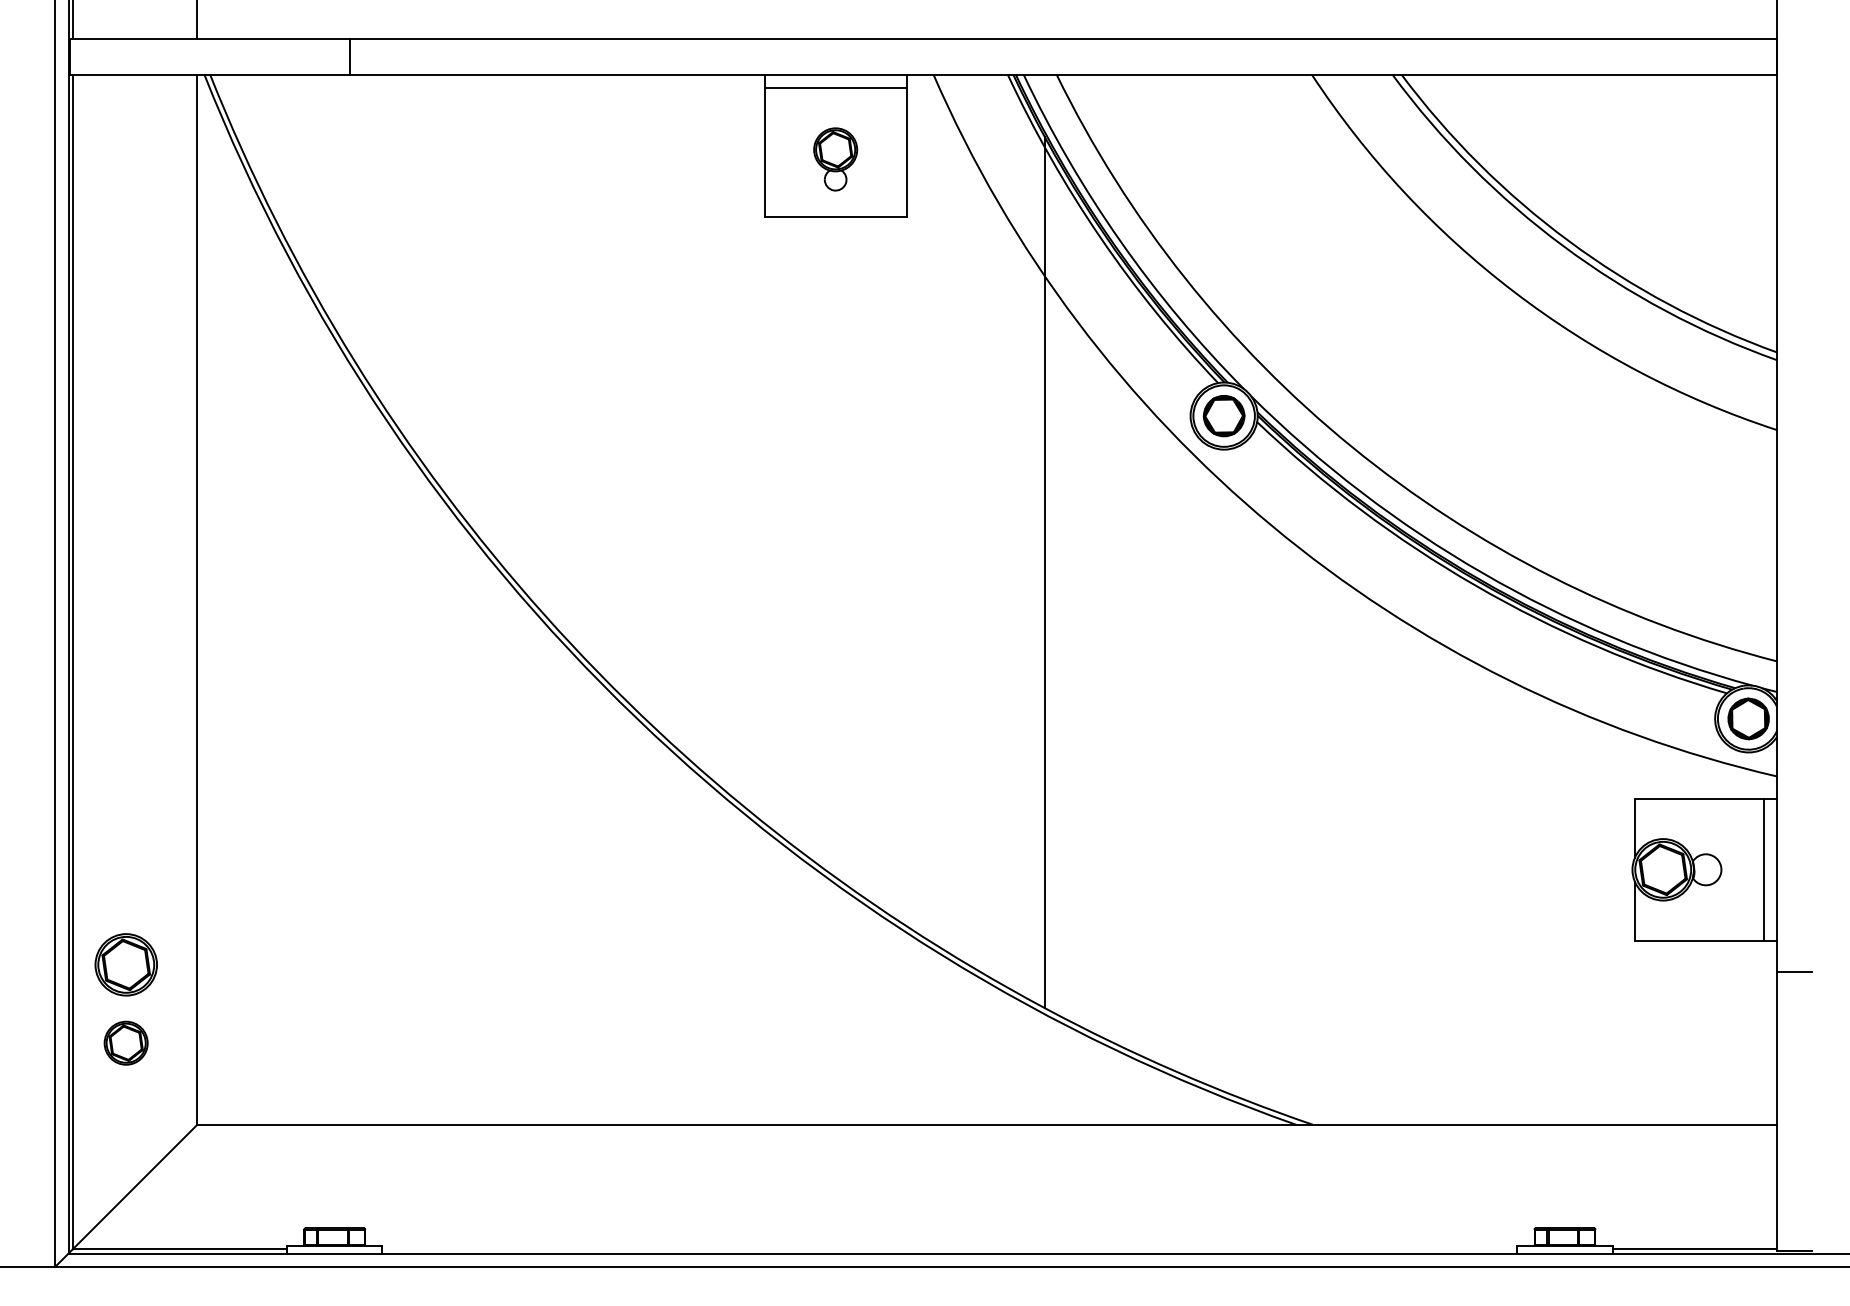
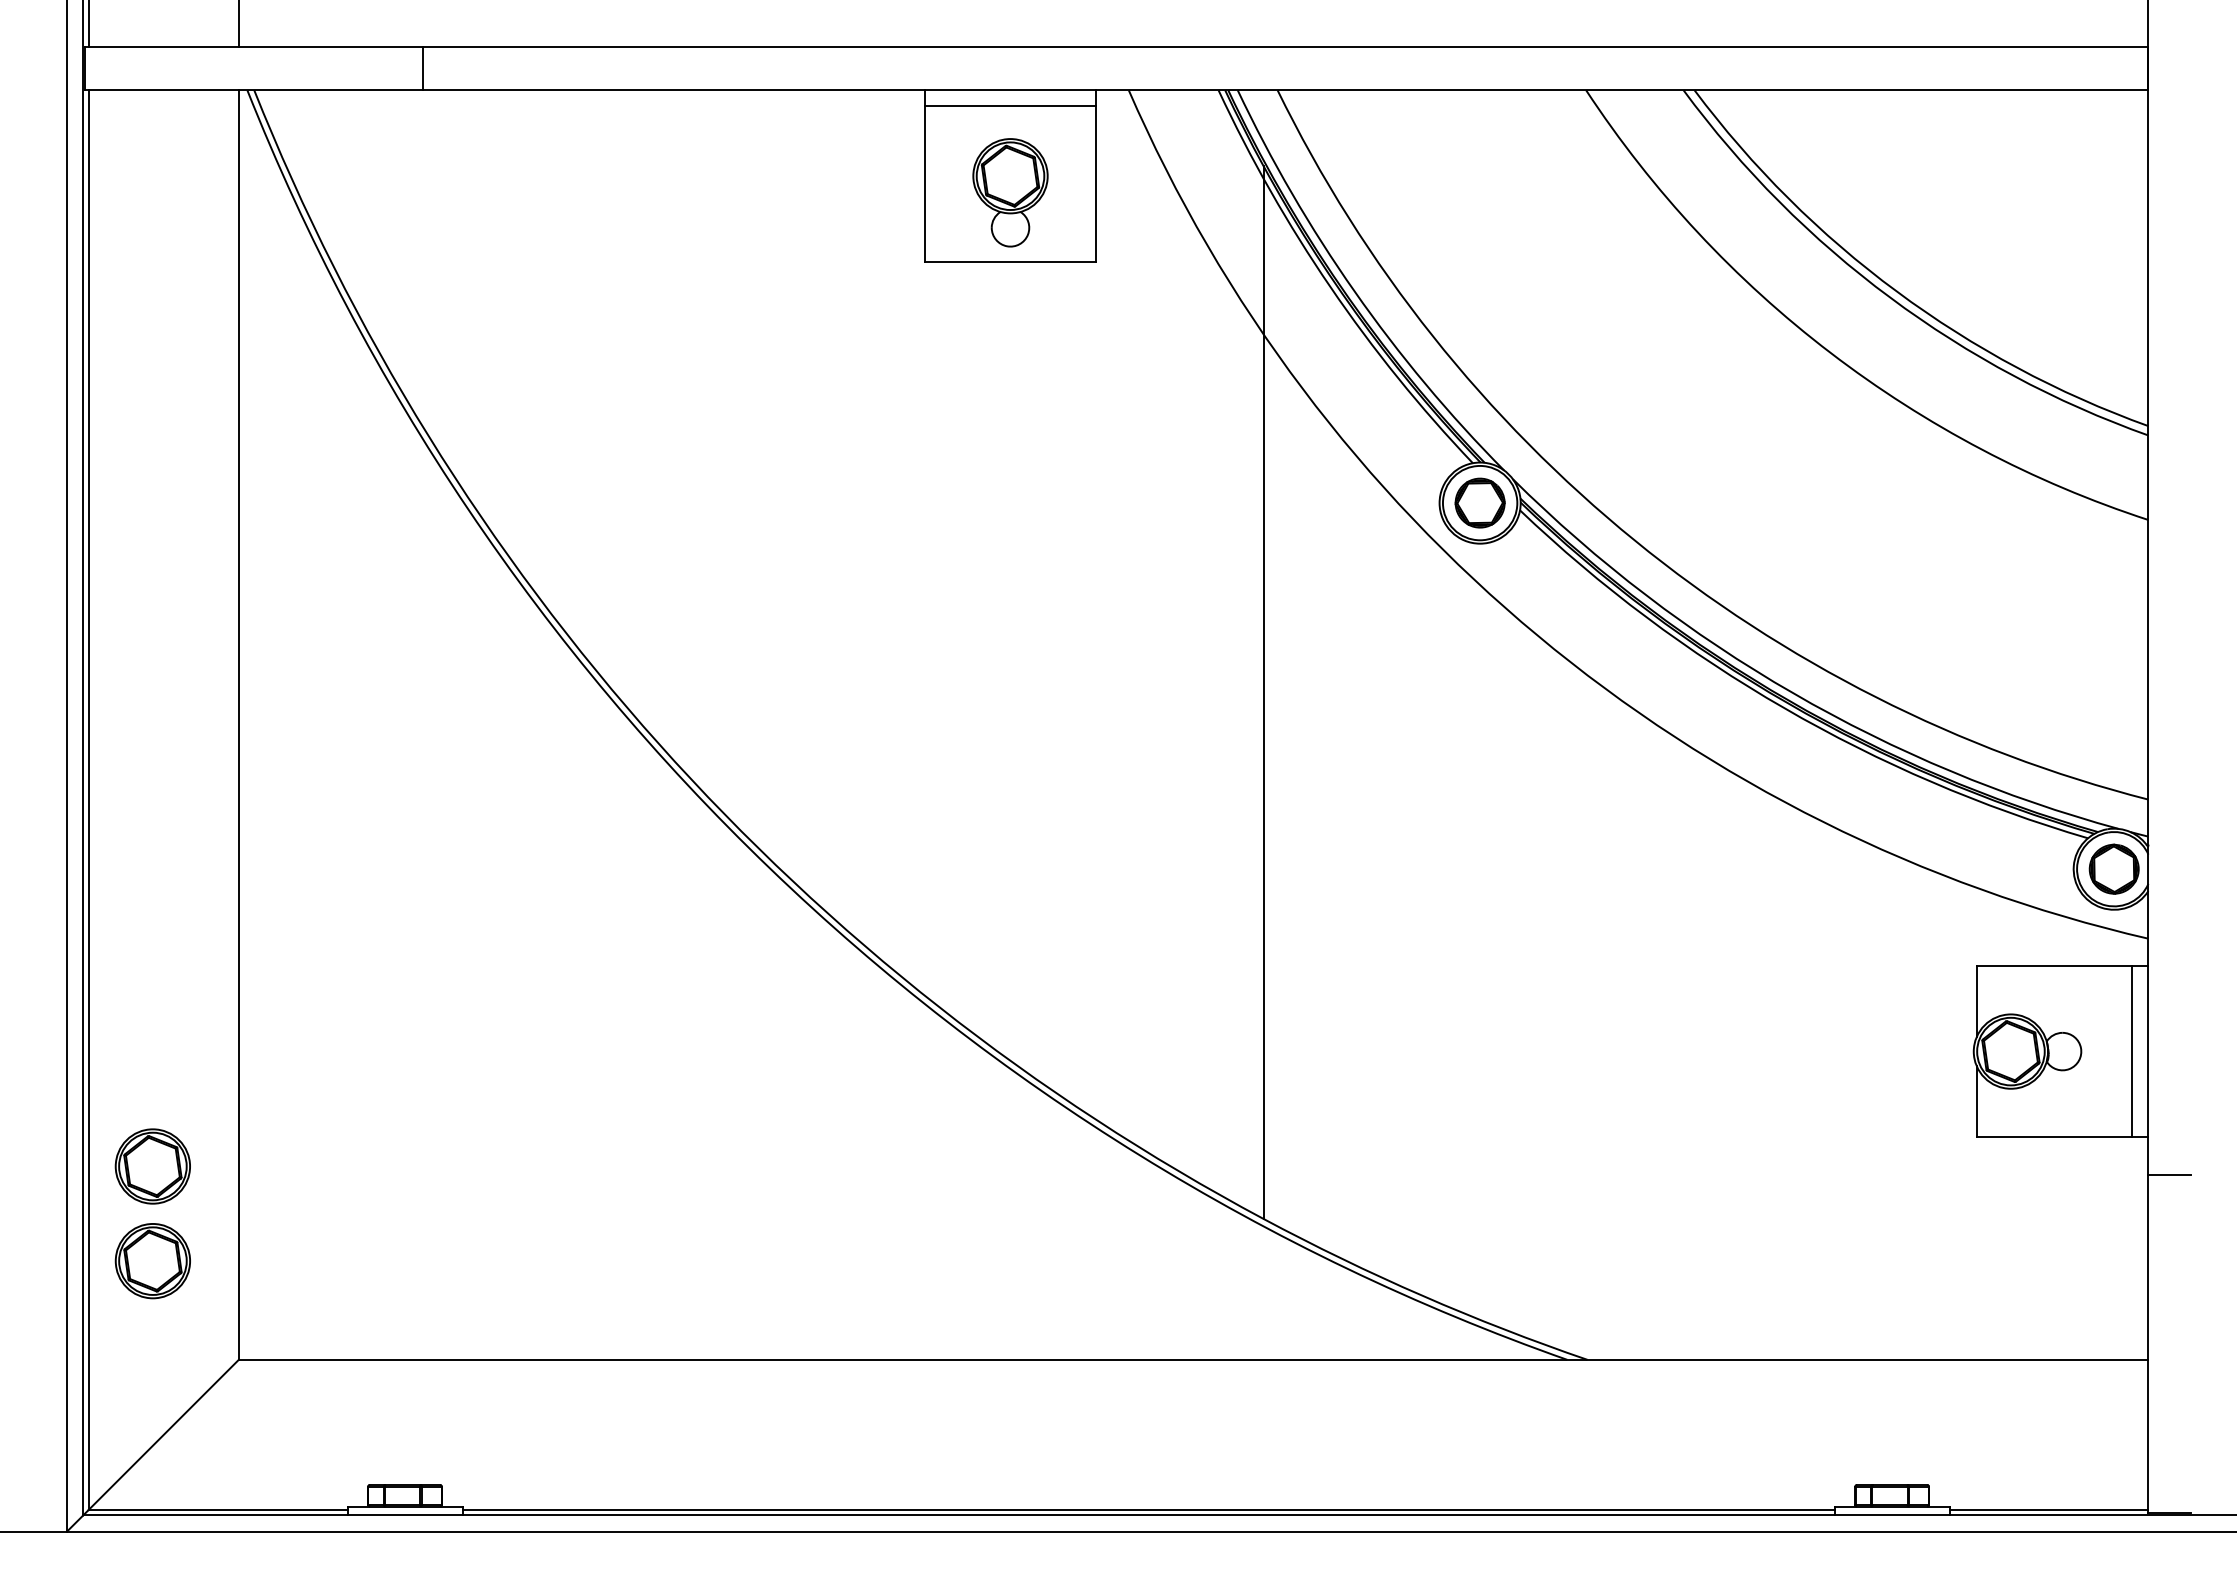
part: (835, 159) -> (1010, 192), size x1.43
part: (125, 1043) -> (152, 1261), size x1.43
line: (949, 1249) -> (1148, 1510), added

